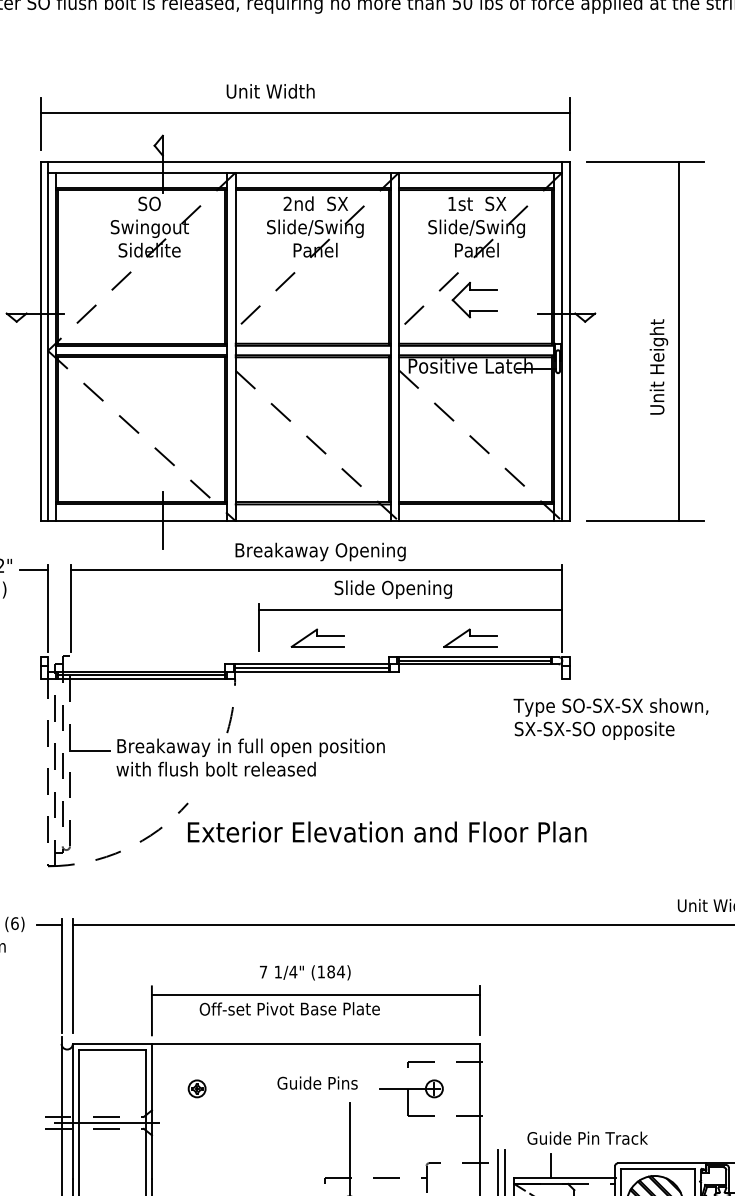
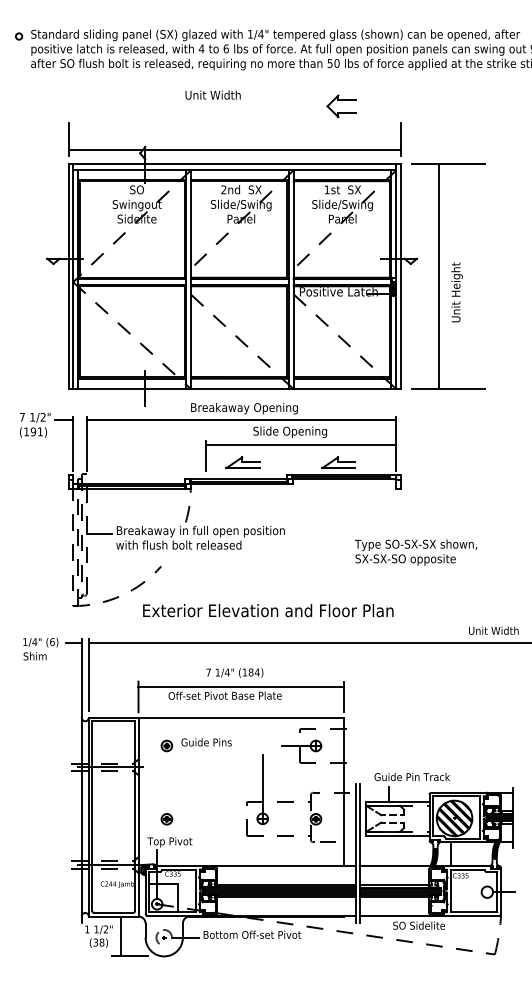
text: (269, 90) -> (212, 94), moved
line: (304, 112) -> (234, 149), moved
part: (474, 300) -> (341, 106), moved
line: (678, 341) -> (438, 276), moved
text: (610, 718) -> (415, 552), moved
text: (387, 831) -> (268, 610), moved
text: (317, 1083) -> (206, 742), moved

